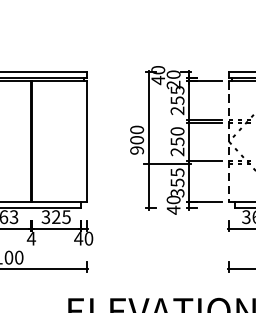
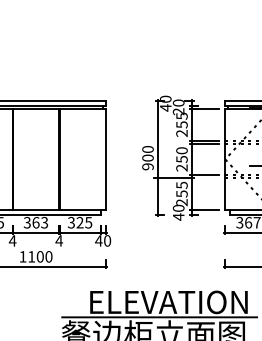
line: (229, 141) -> (225, 159), dashed -> solid
text: (178, 193) -> (182, 202), 355 -> 255

